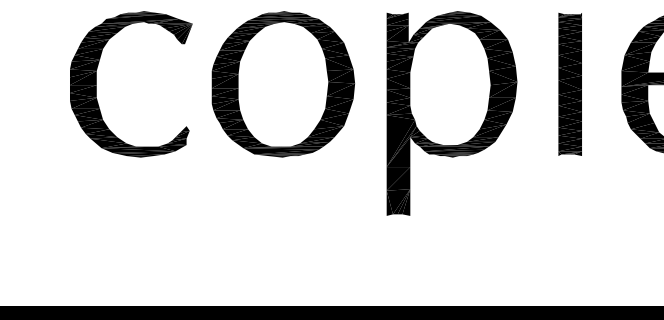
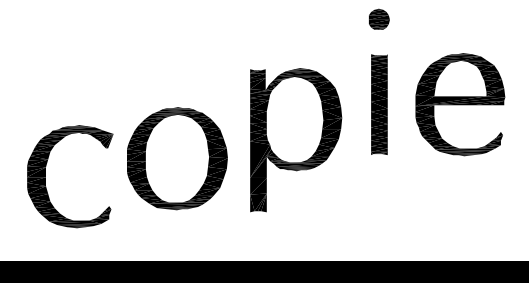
part: (96, 84) -> (45, 176), moved
part: (283, 84) -> (177, 158), moved
part: (452, 113) -> (296, 140), moved

